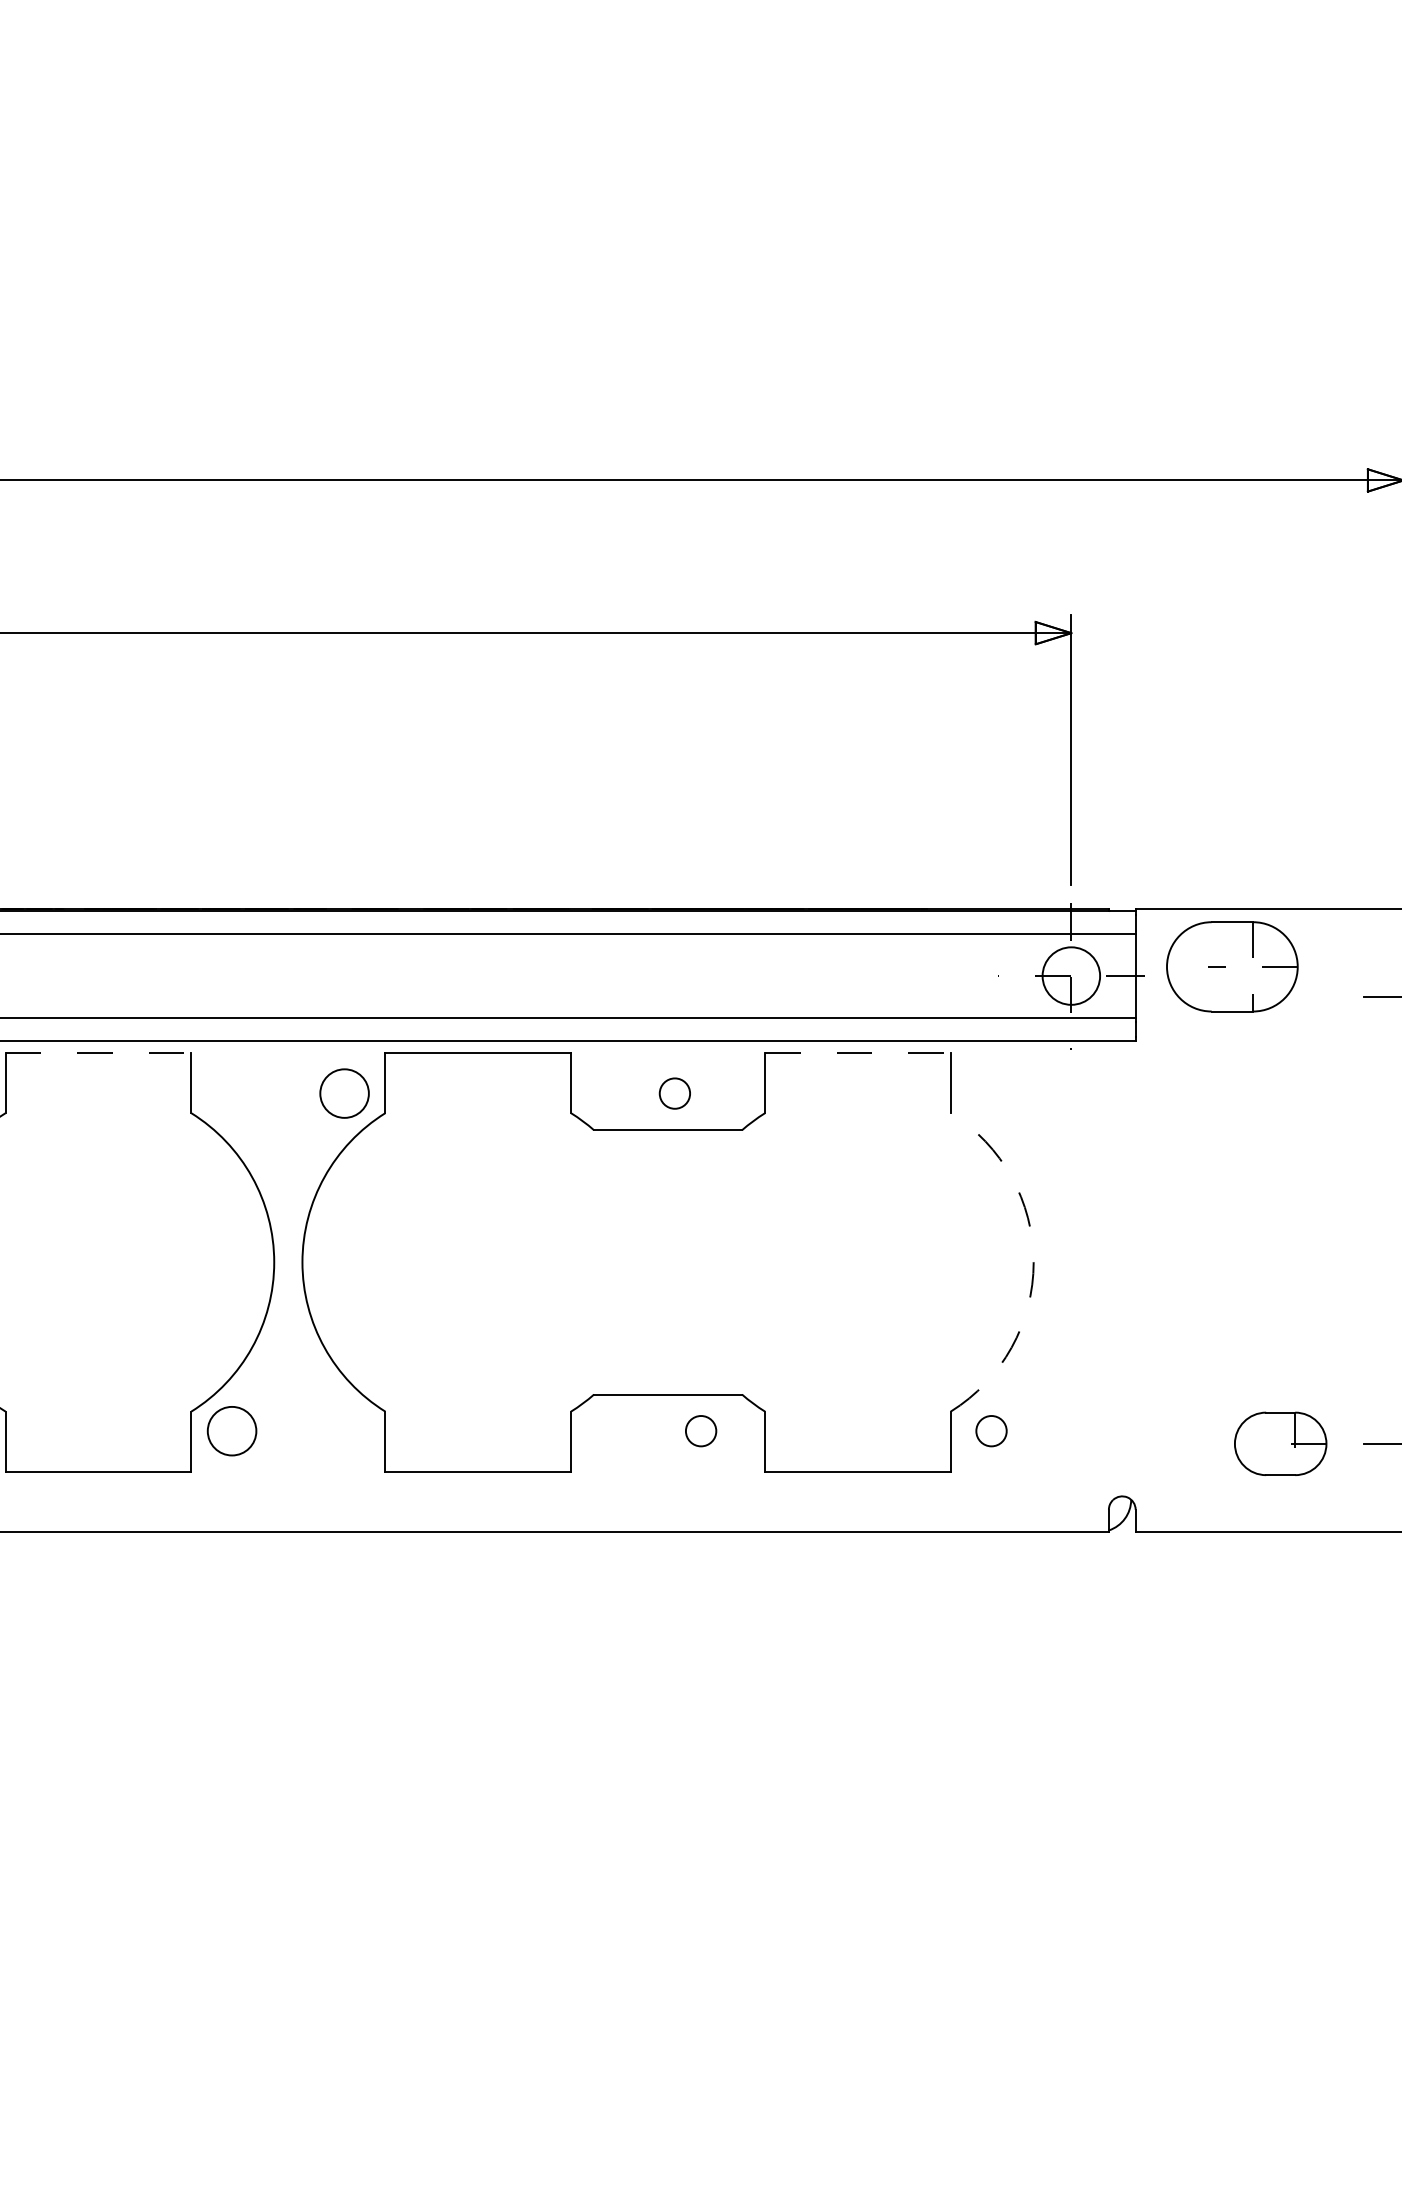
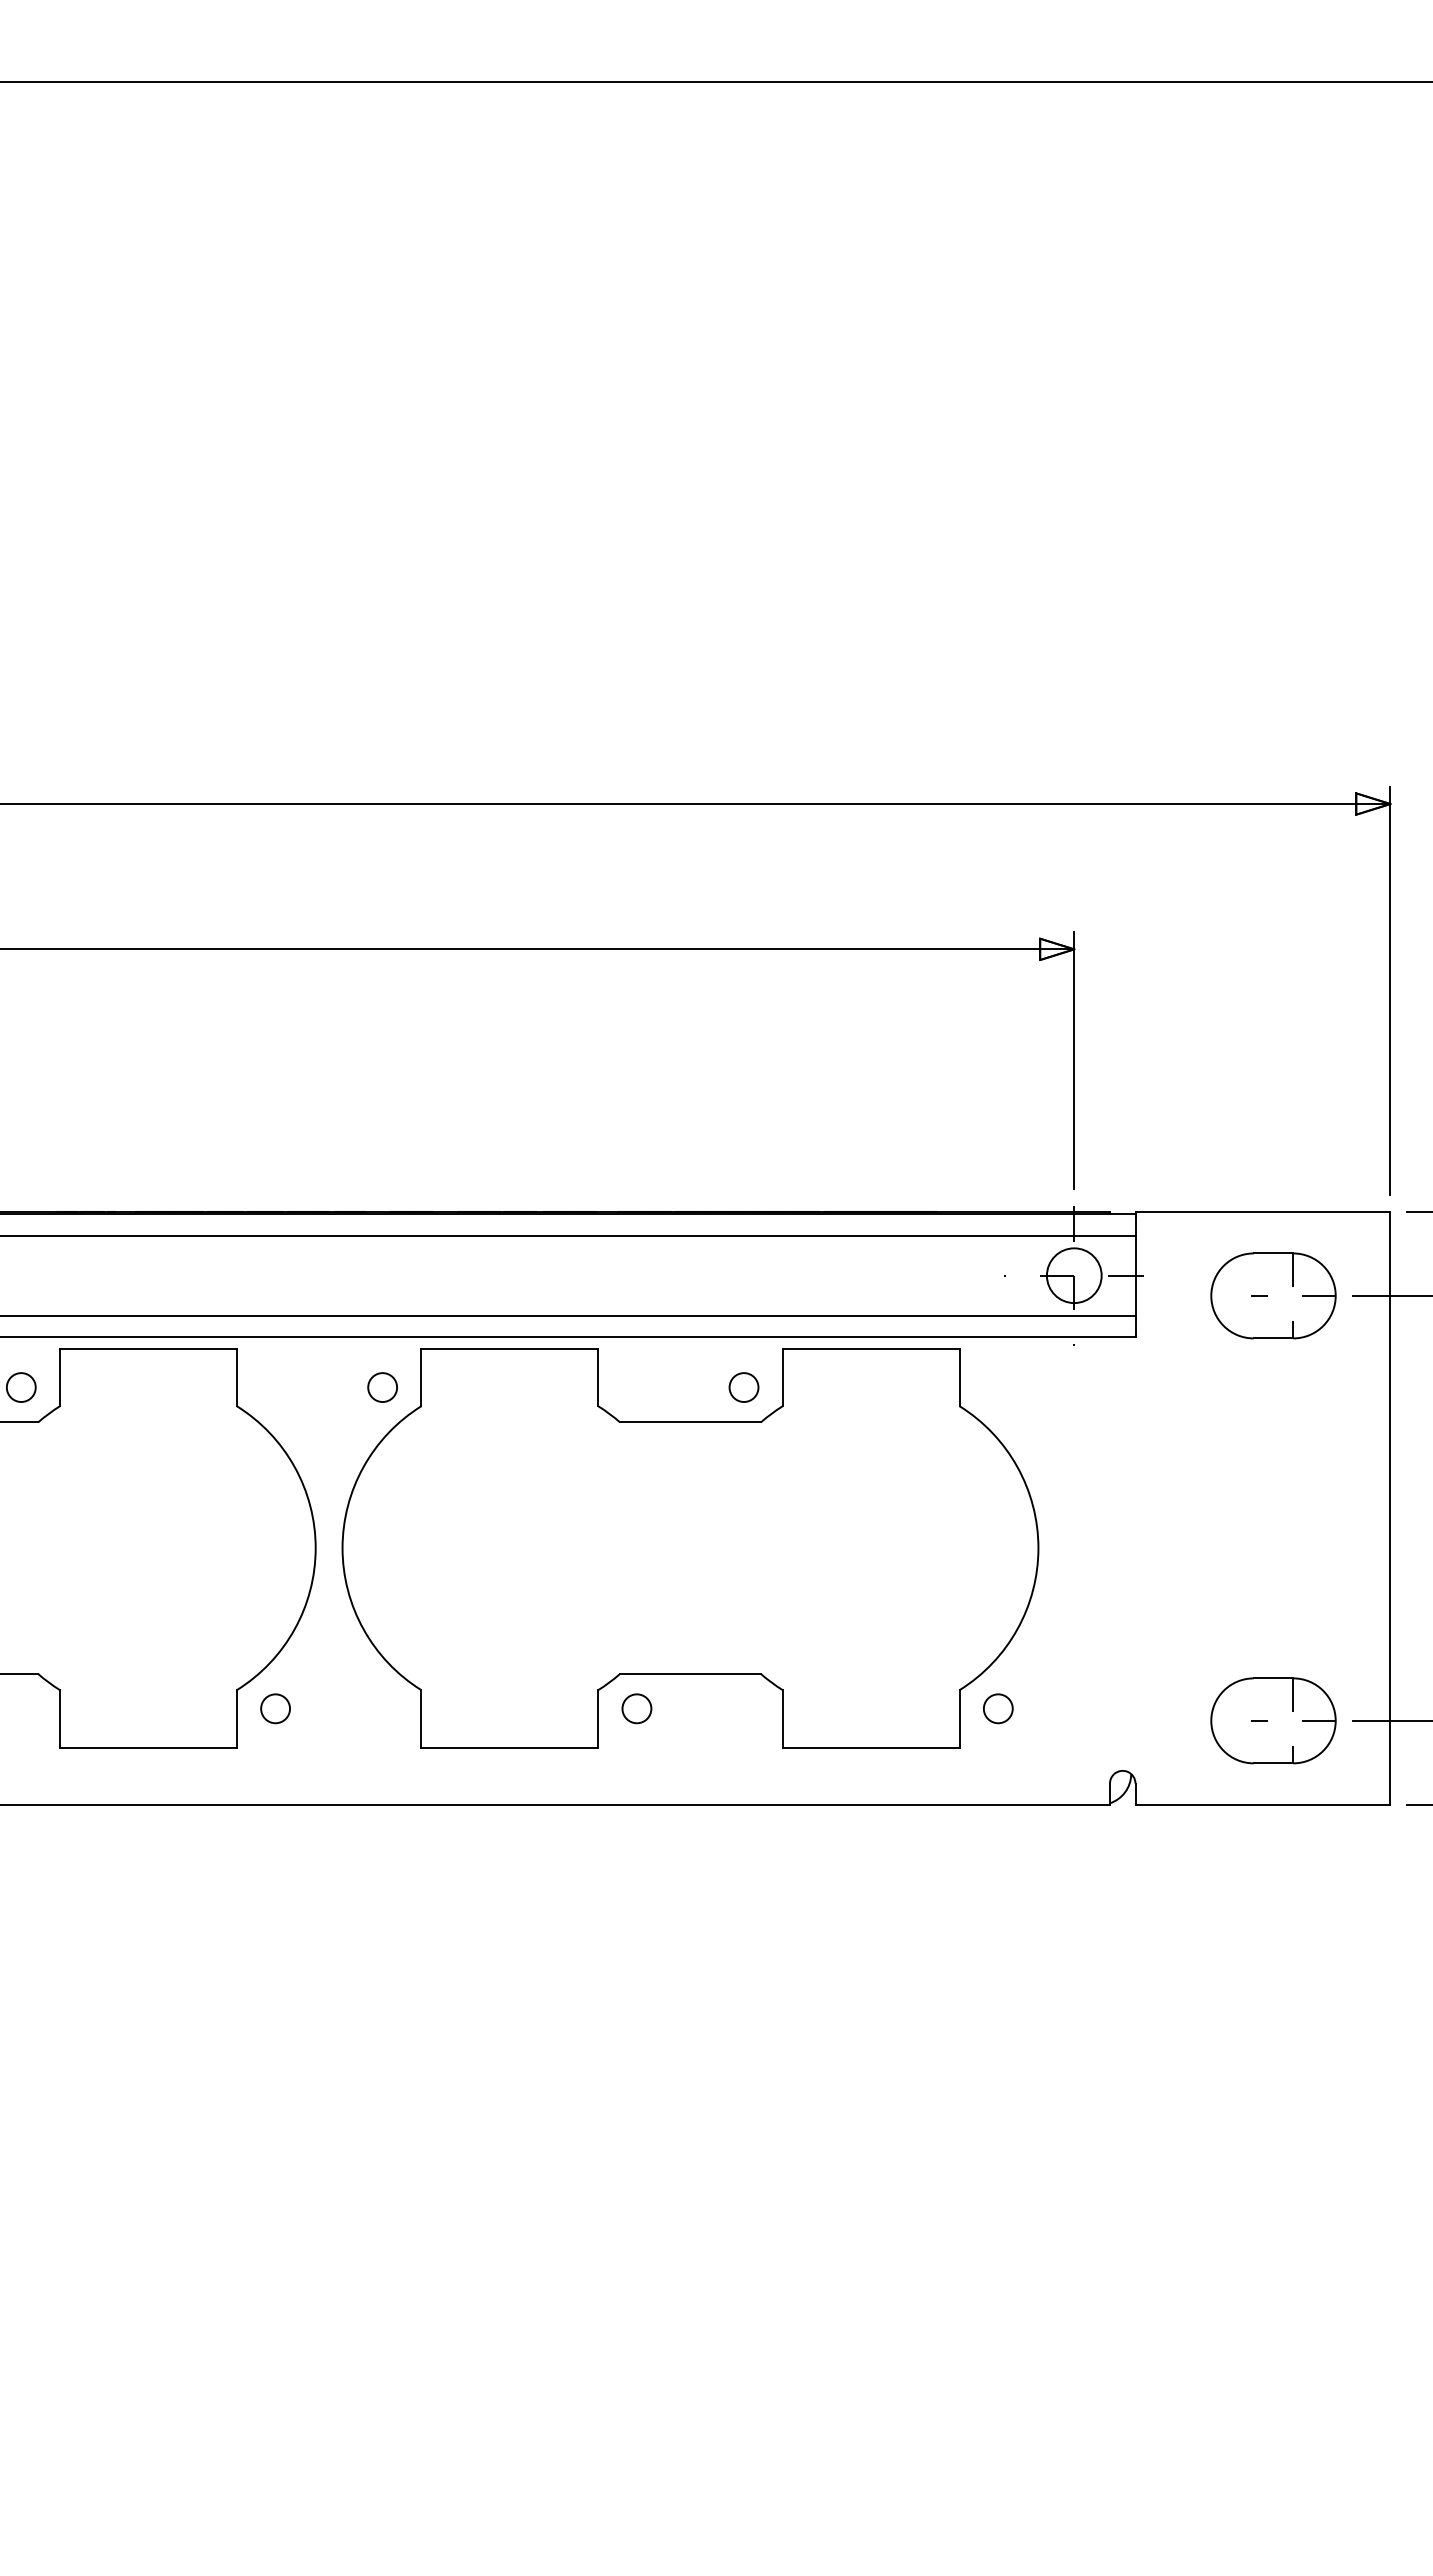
part: (1232, 966) -> (1273, 1295), moved
line: (98, 1052) -> (148, 1348), dashed -> solid
line: (858, 1052) -> (871, 1348), dashed -> solid
circle: (344, 1093) -> (382, 1387), size x0.62
circle: (674, 1093) -> (743, 1387), moved
arc: (1033, 1262) -> (1038, 1548), dashed -> solid
circle: (231, 1430) -> (275, 1708), size x0.62
circle: (700, 1430) -> (636, 1708), moved
part: (1280, 1443) -> (1273, 1720), size x1.43

